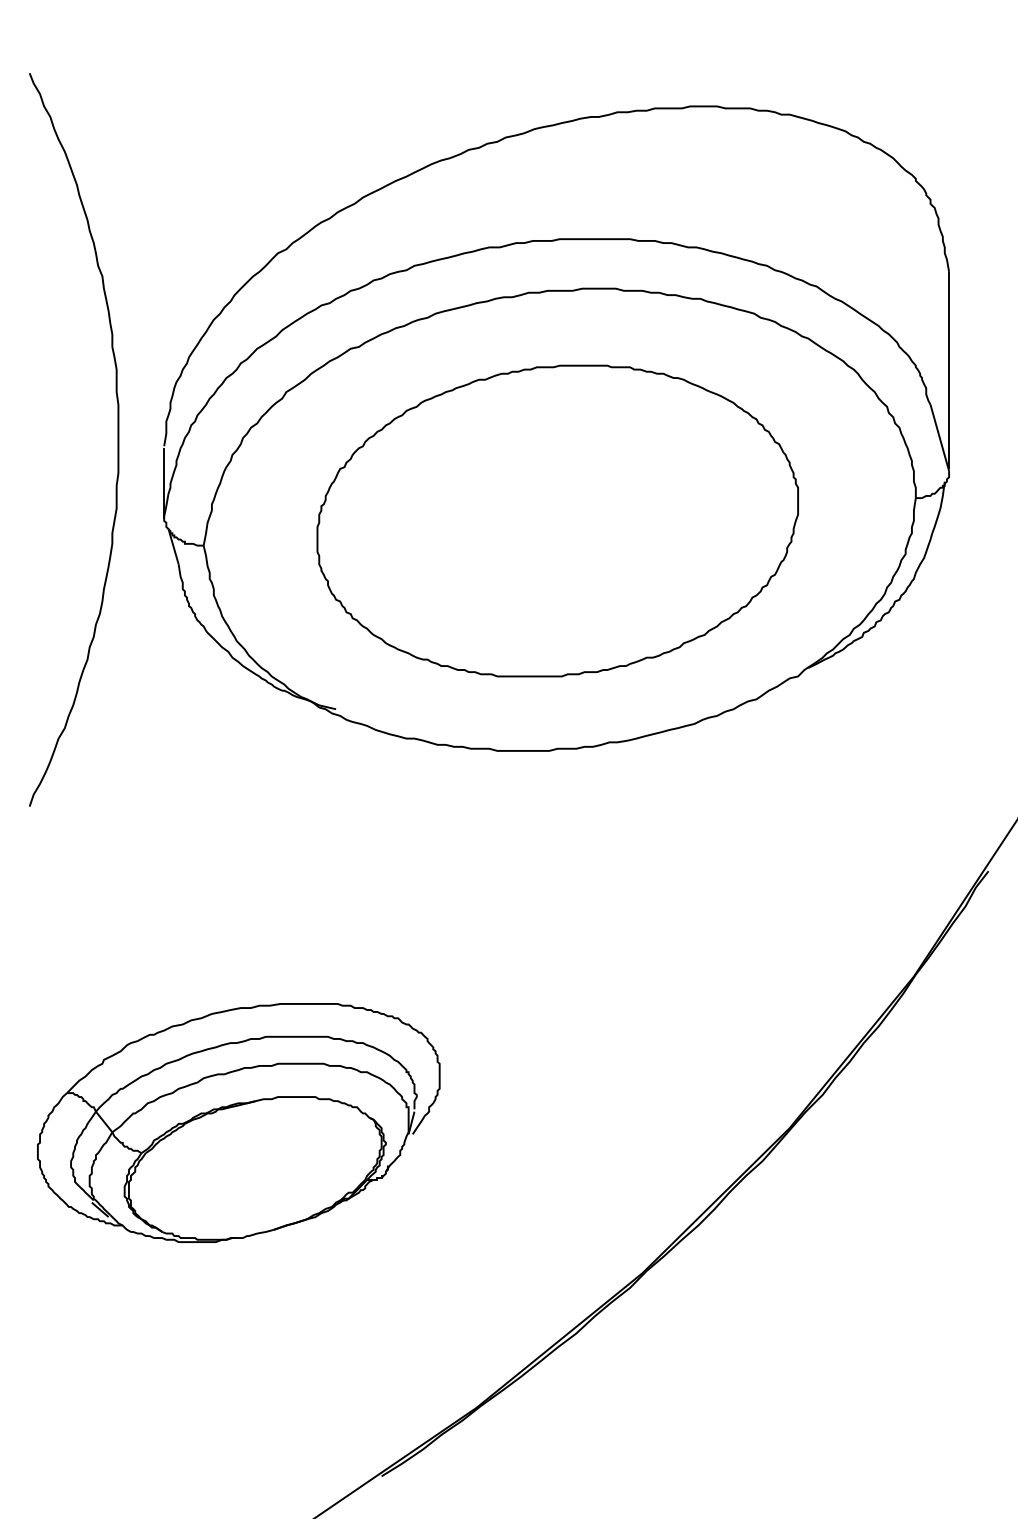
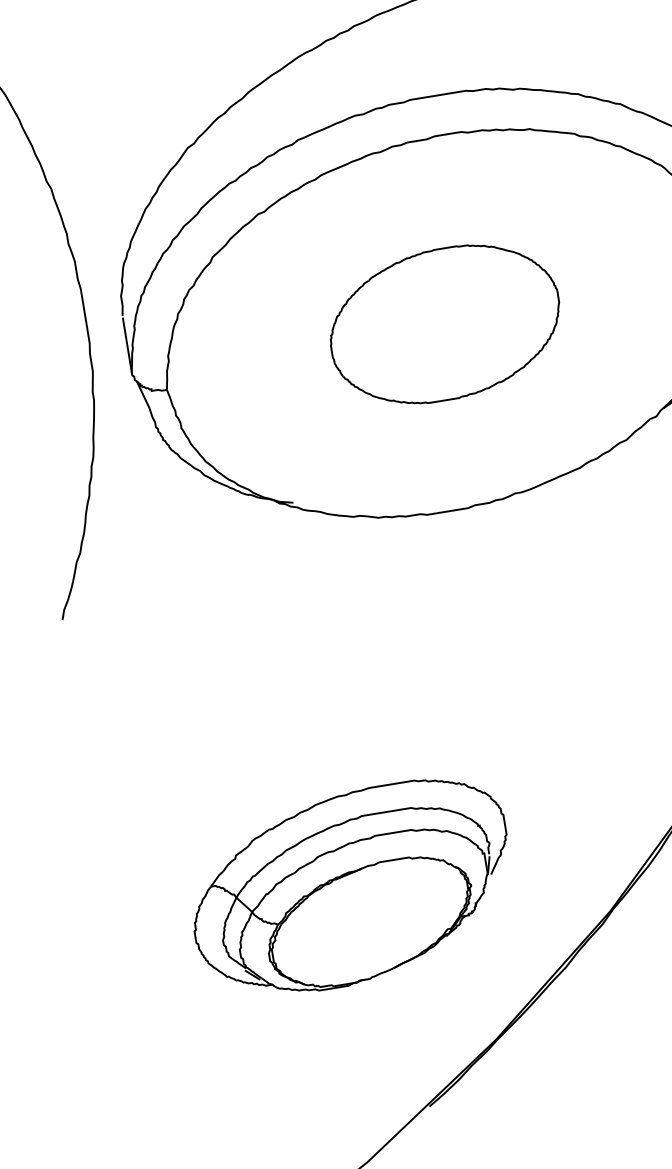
part: (557, 520) -> (444, 323), size x0.6
part: (238, 1122) -> (351, 887), moved

